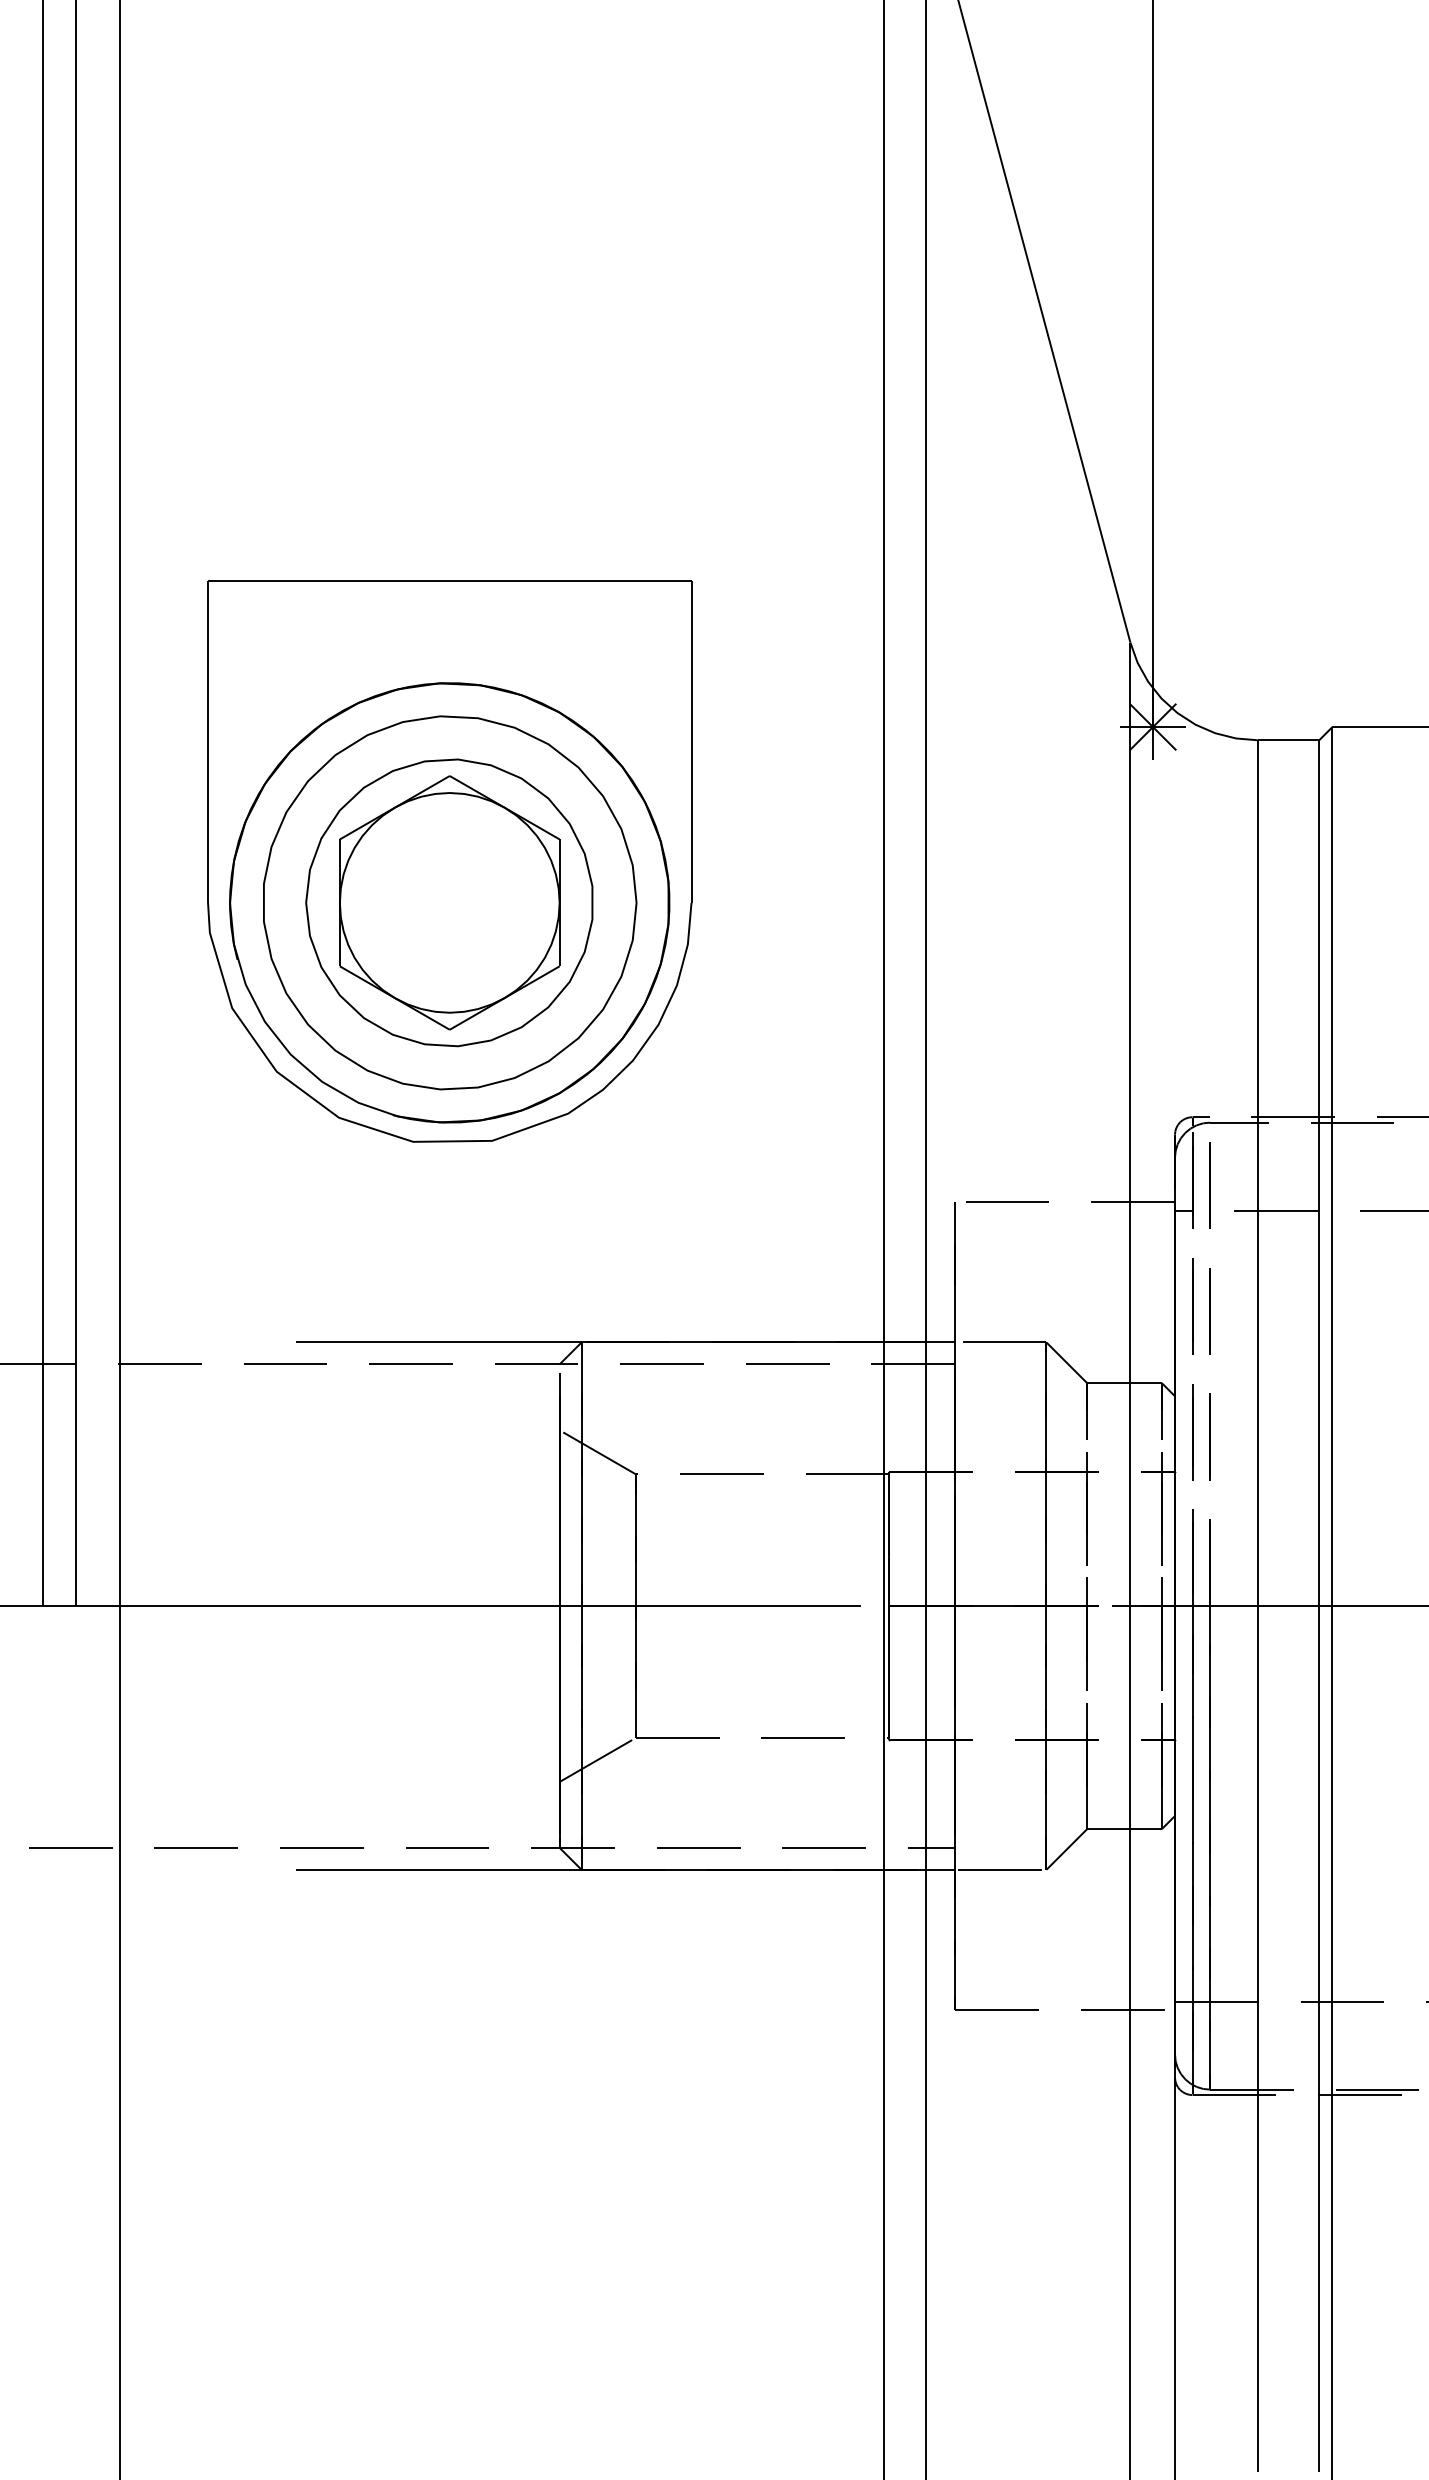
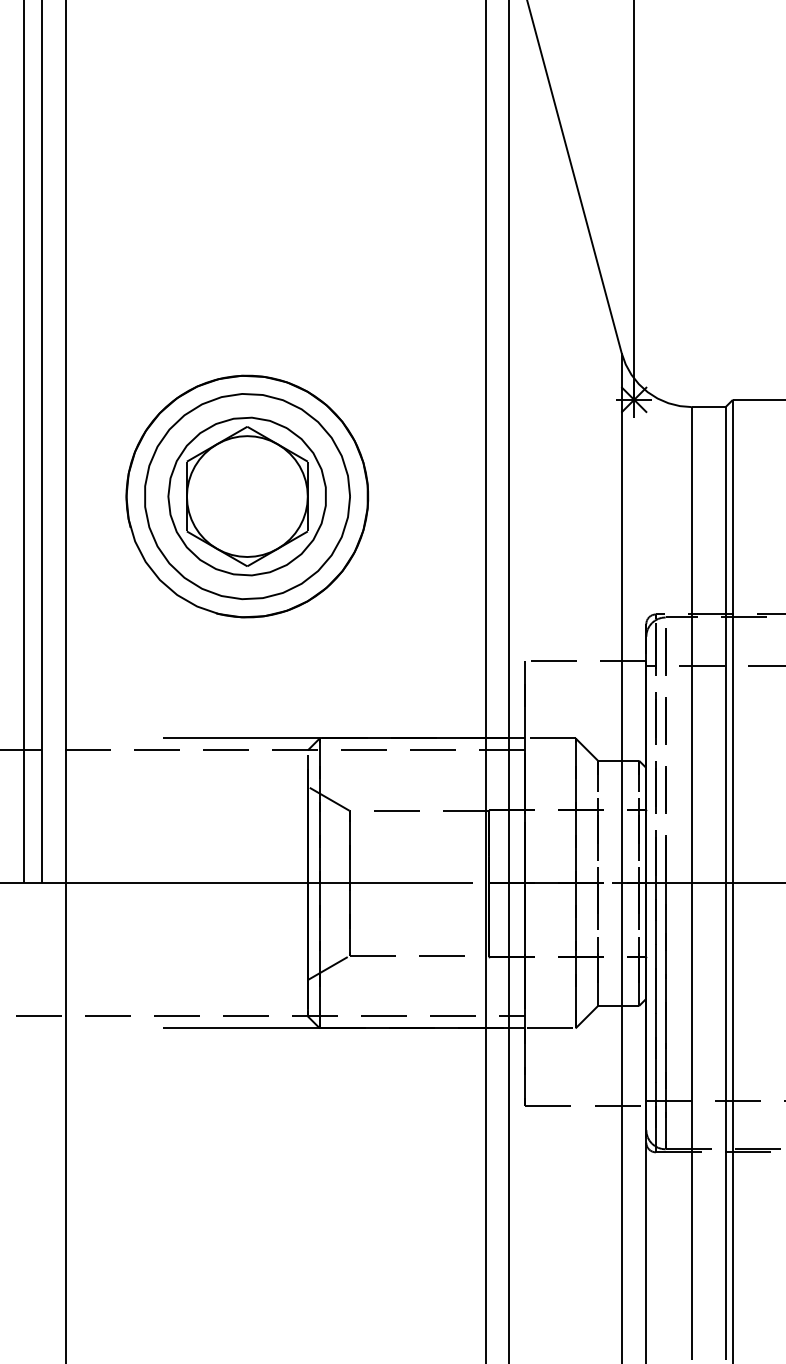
part: (449, 860) -> (247, 473), removed

